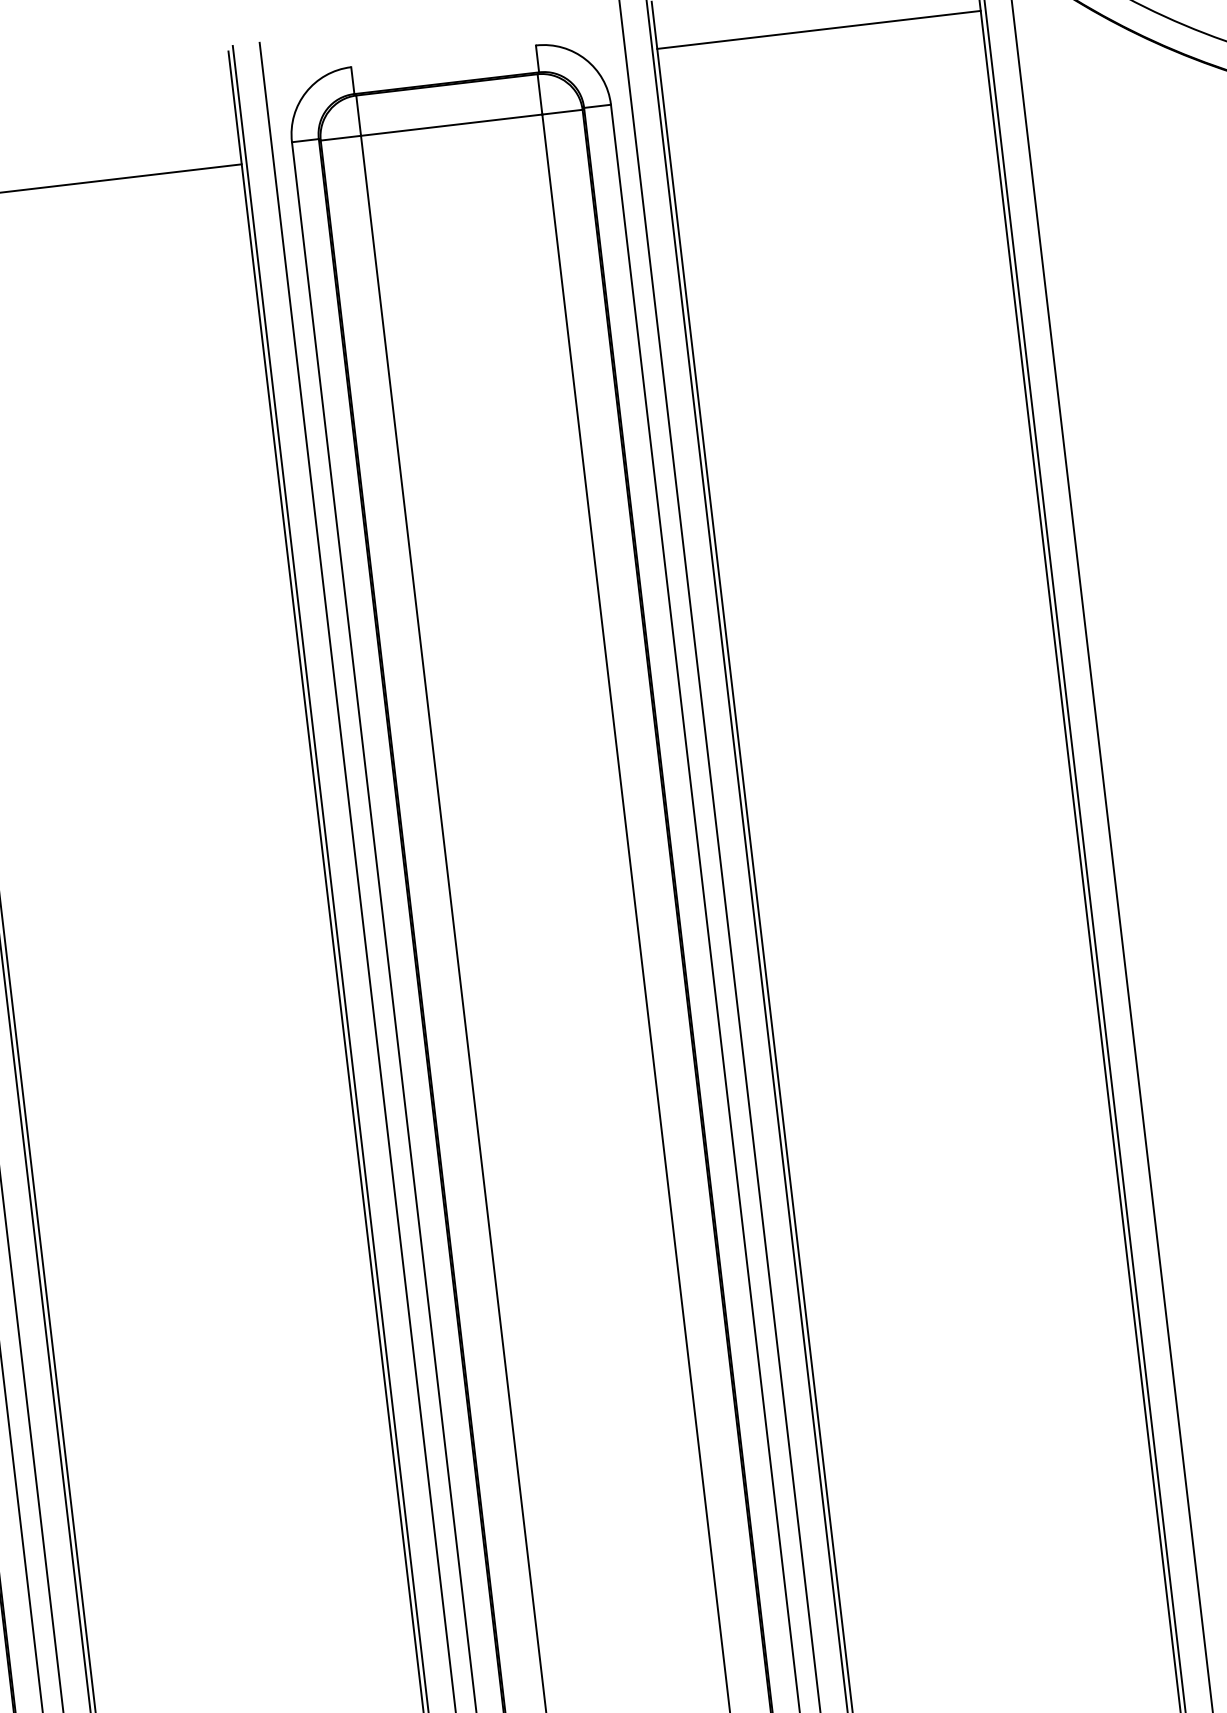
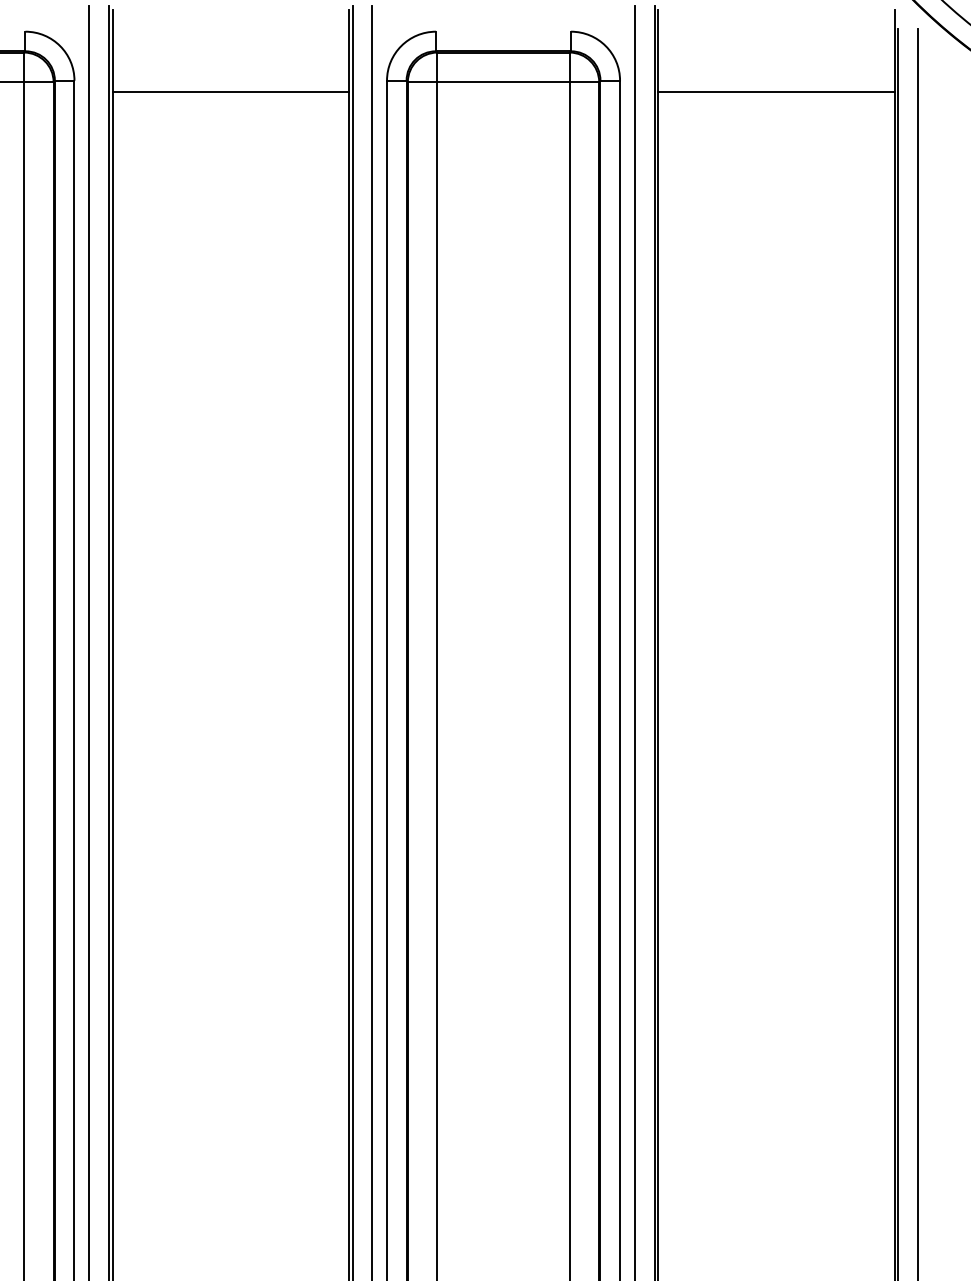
line: (819, 29) -> (776, 92), moved

